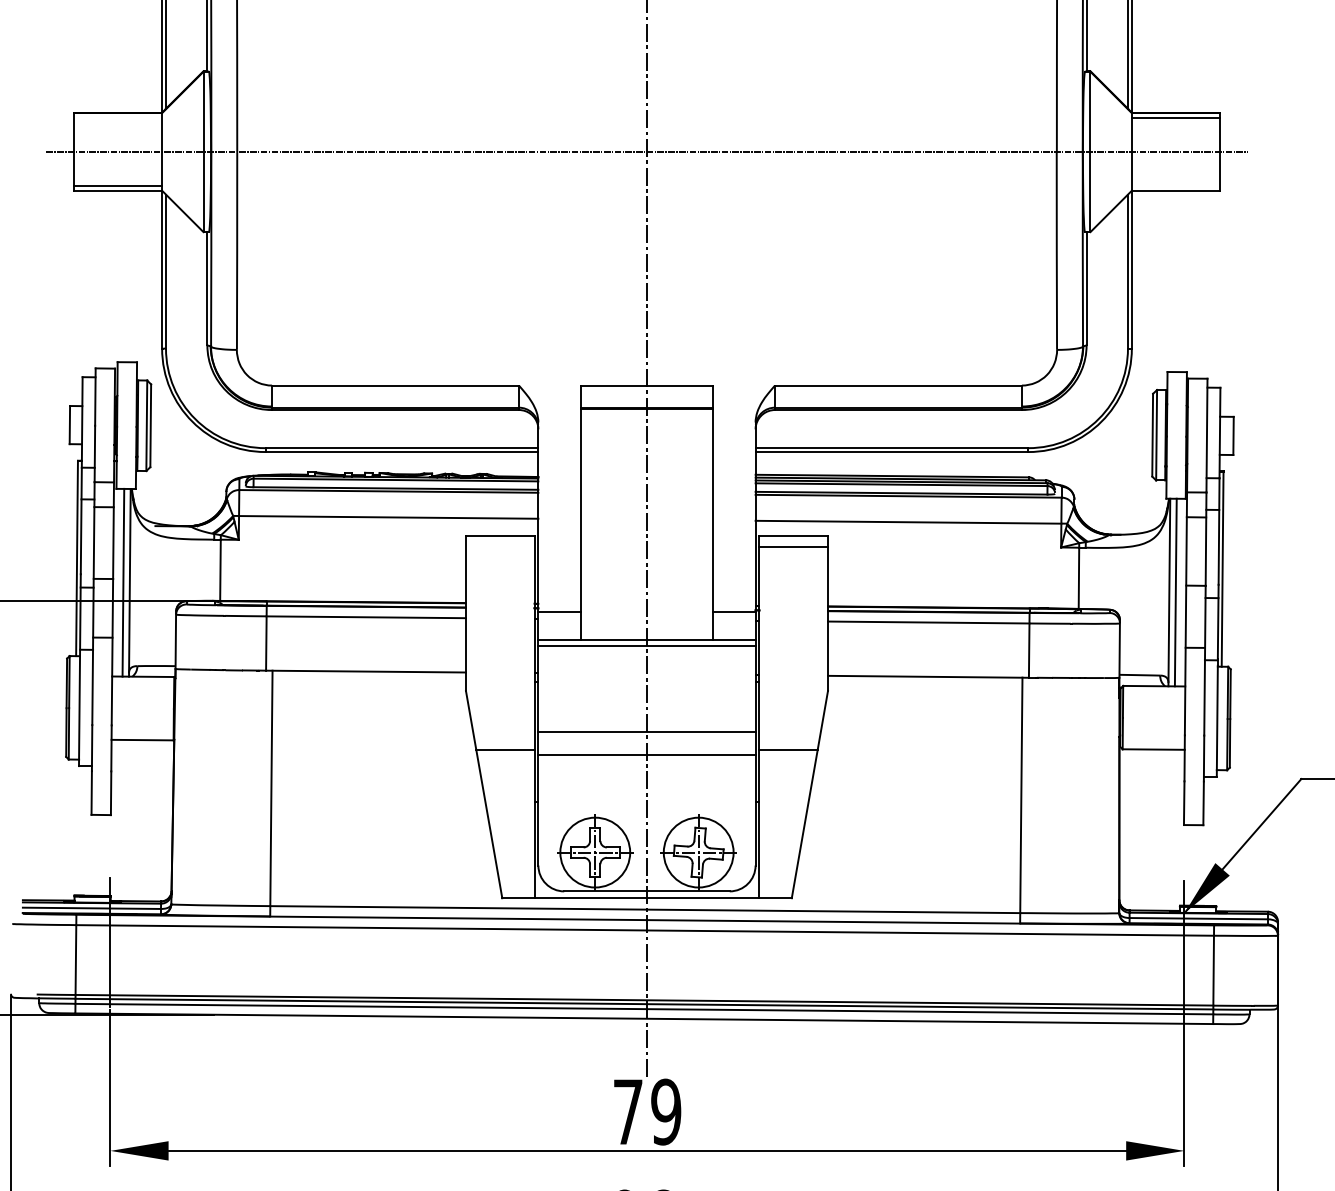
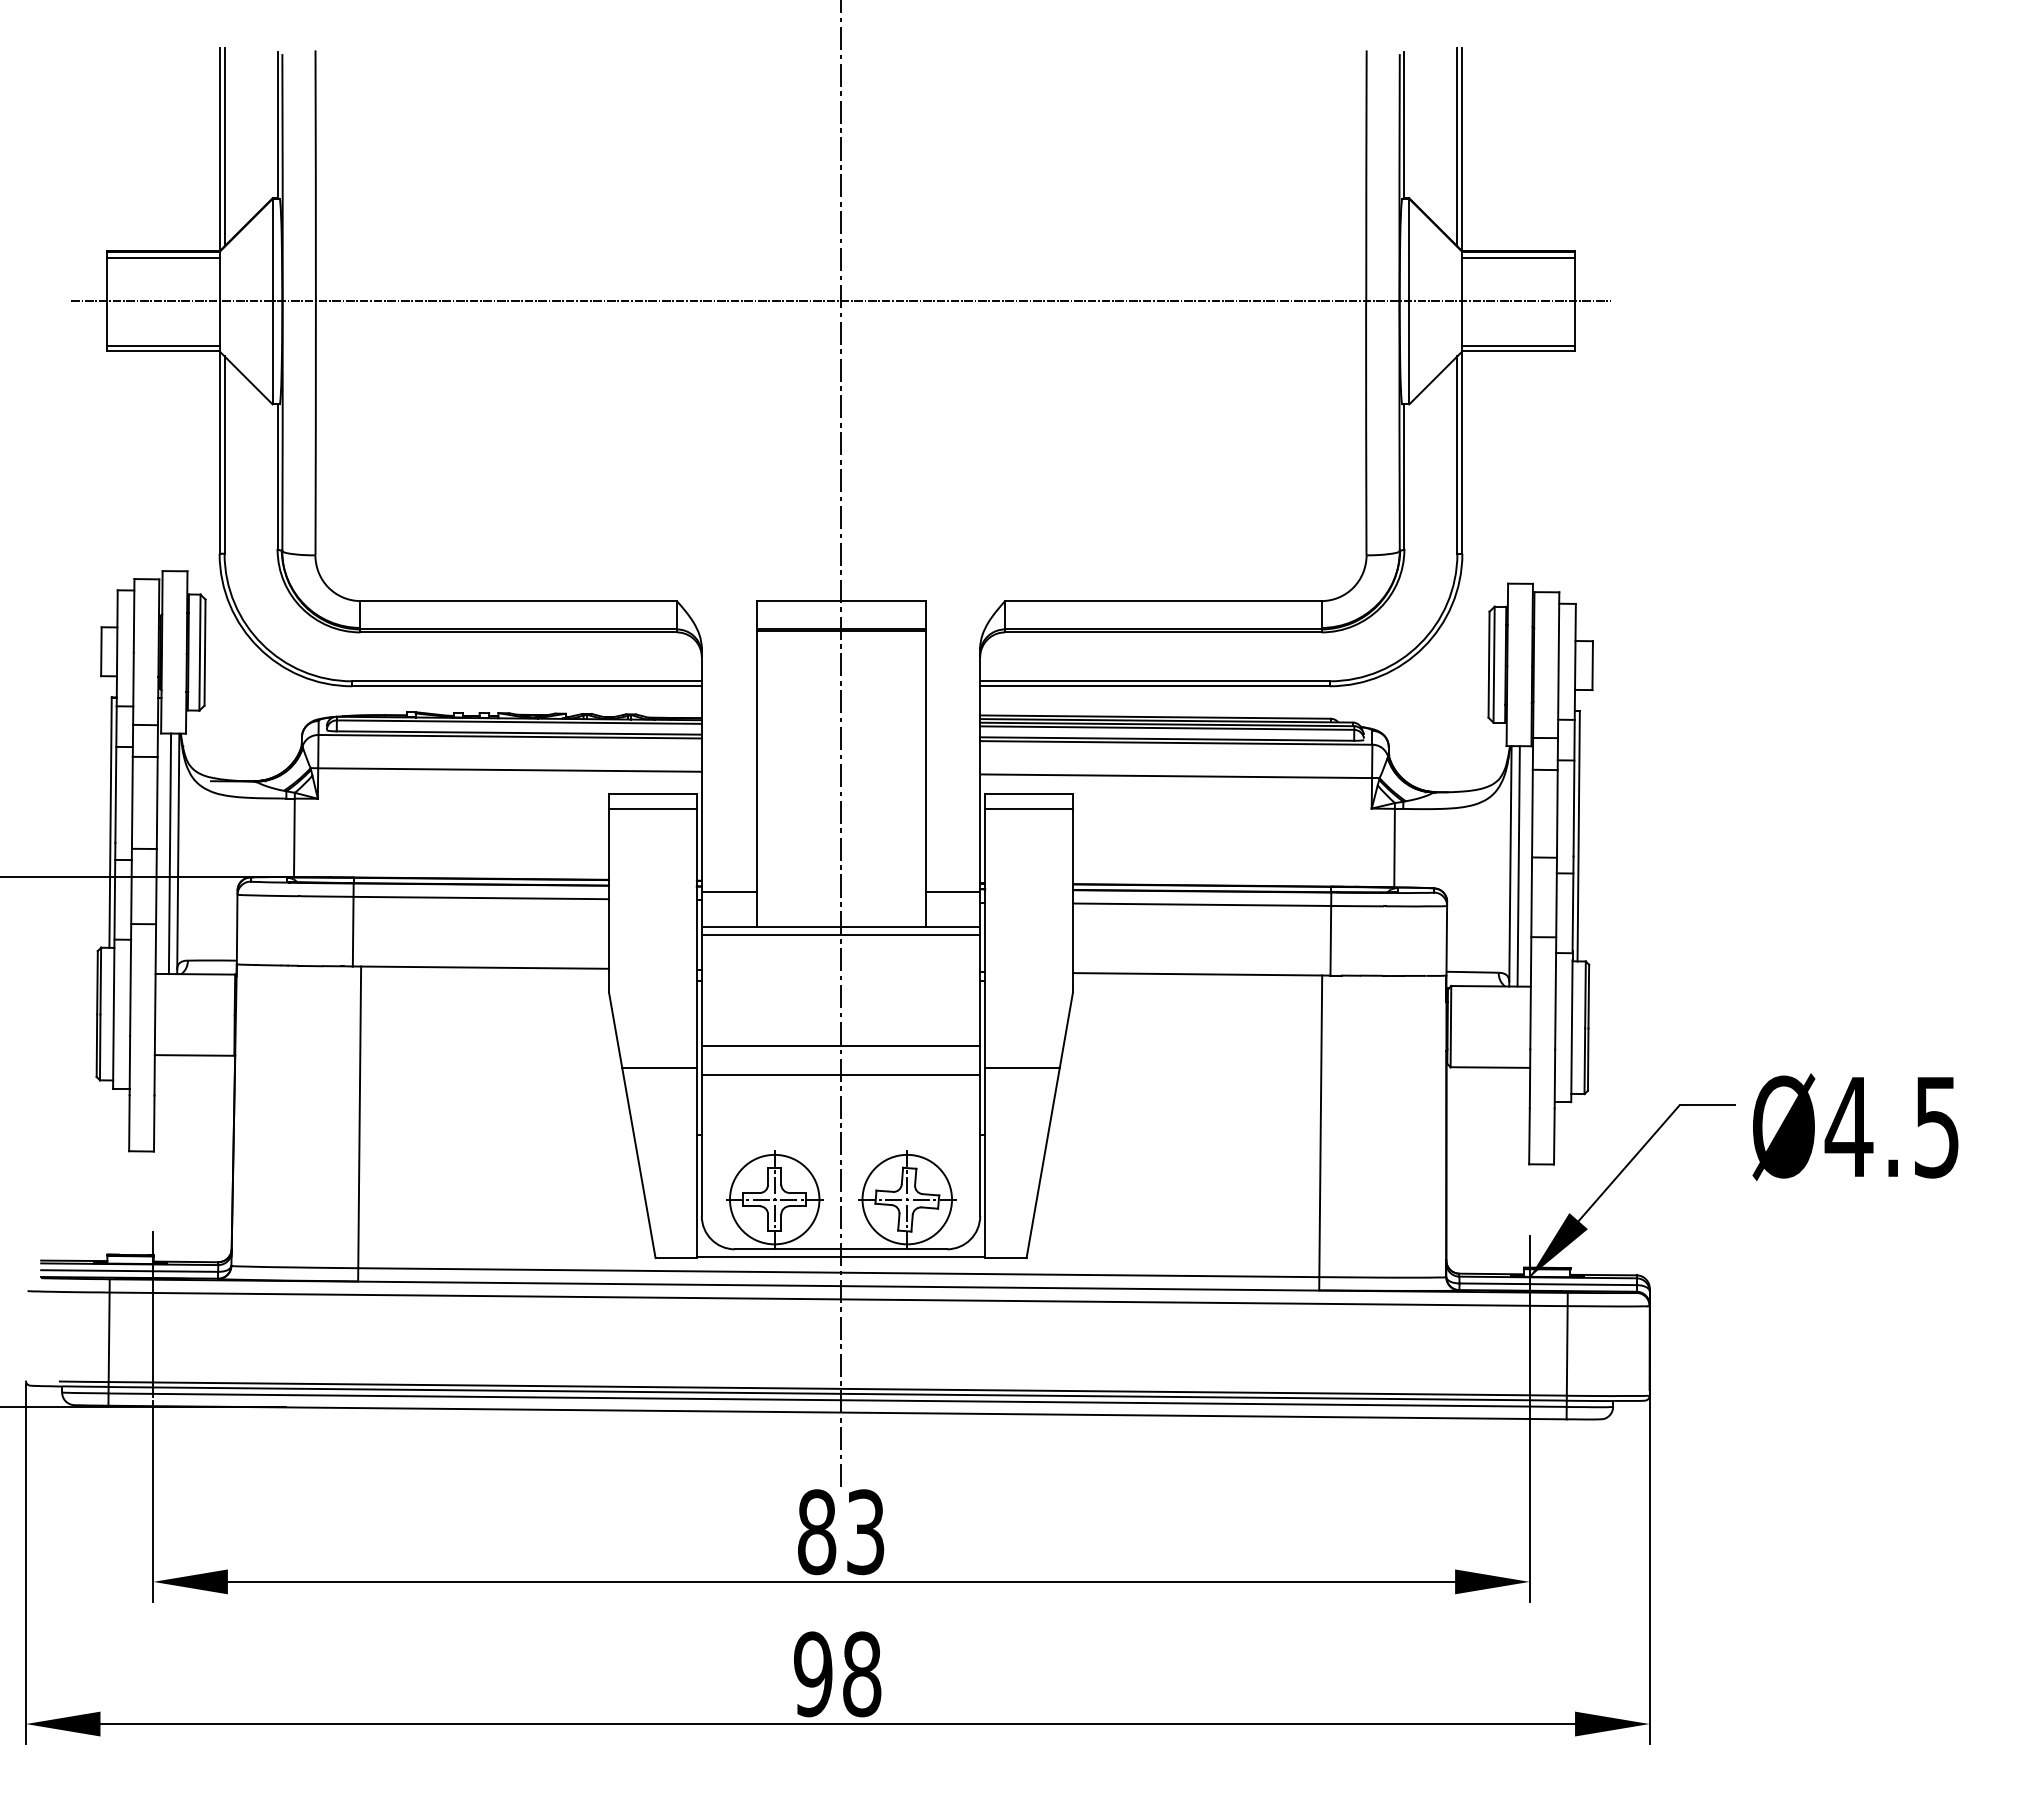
line: (117, 117) -> (162, 257), added
line: (1175, 186) -> (1518, 345), added
line: (499, 547) -> (652, 808), added
text: (647, 1112) -> (841, 1532), 79 -> 83

